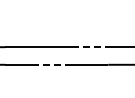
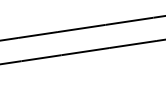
line: (90, 47) -> (130, 21), dashed -> solid
line: (53, 64) -> (84, 51), dashed -> solid

